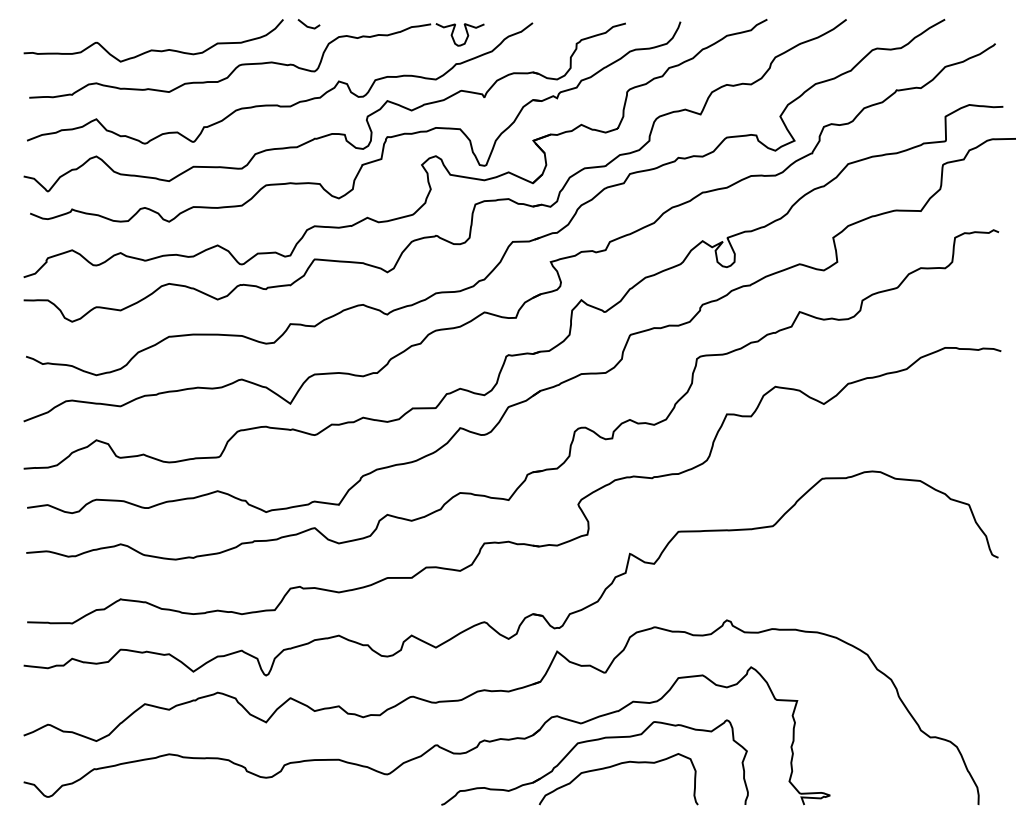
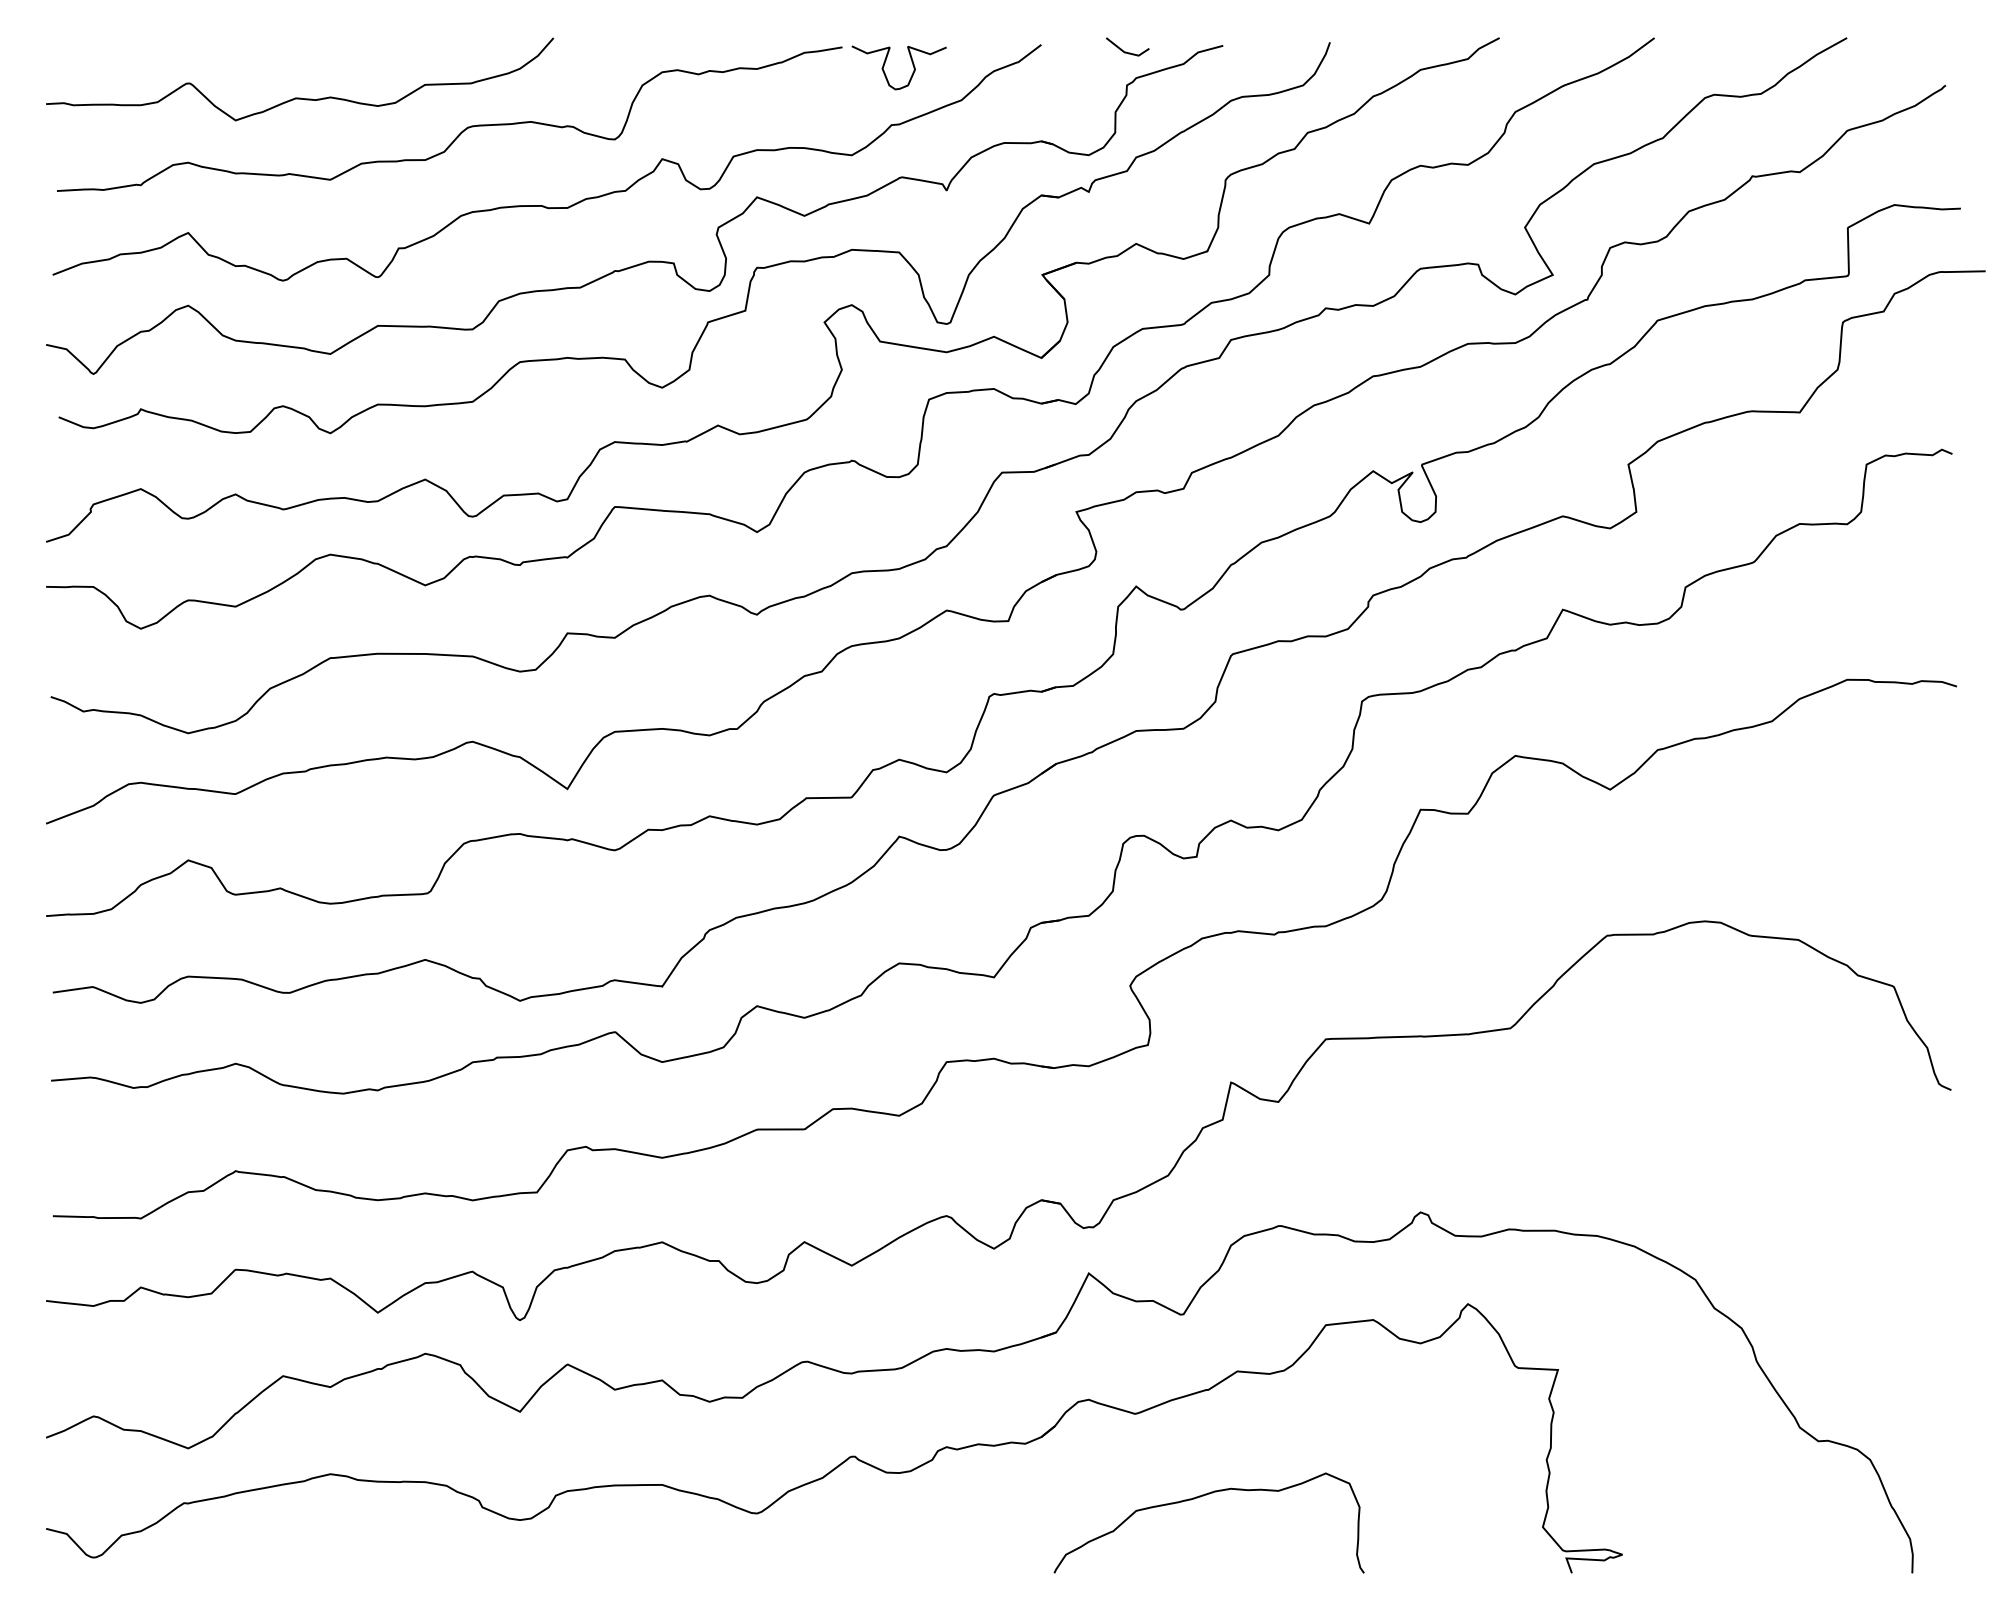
line: (307, 25) -> (1124, 49), moved
part: (593, 741) -> (1159, 1449), removed

